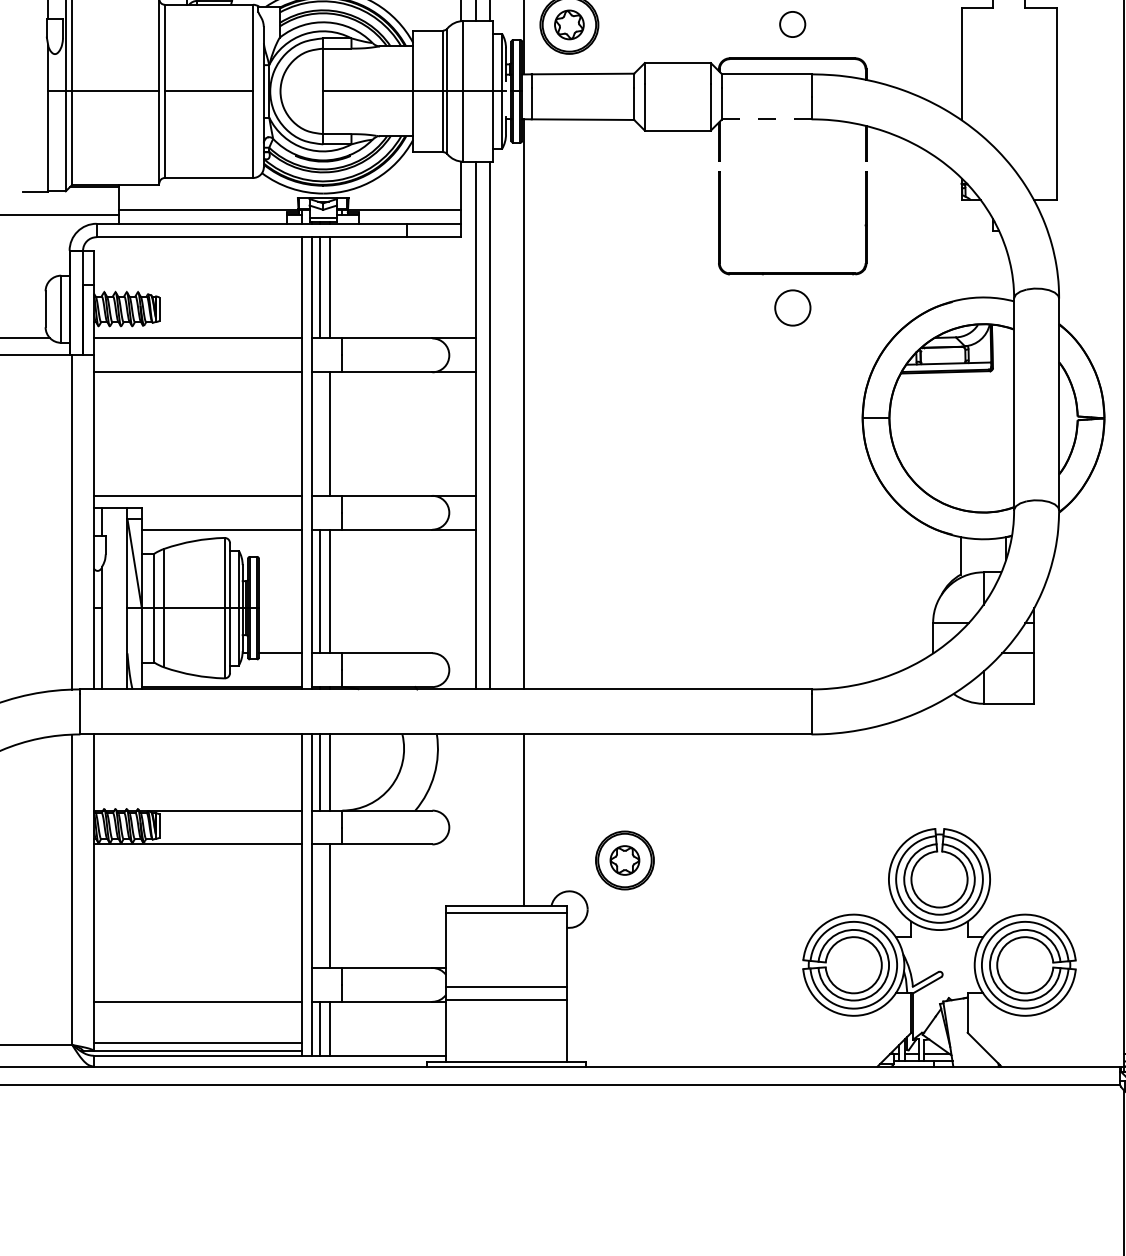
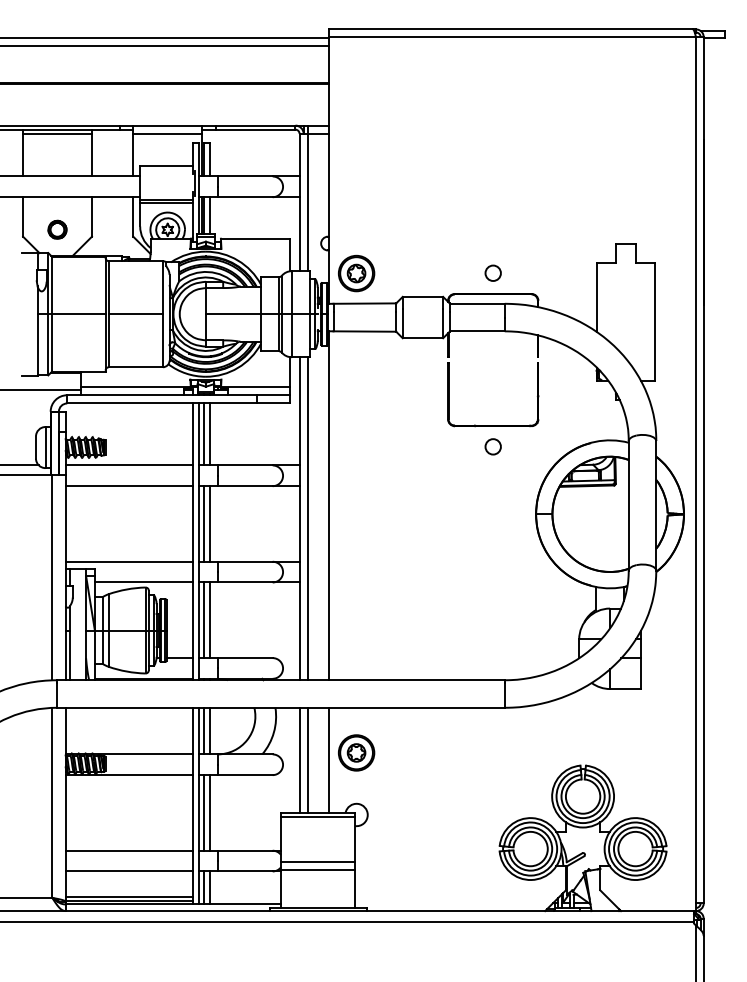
line: (766, 119) -> (477, 331), dashed -> solid
circle: (791, 307) -> (492, 446), size x0.71
line: (320, 433) -> (204, 523), added
line: (476, 818) -> (299, 759), added
line: (489, 818) -> (307, 759), added
part: (624, 859) -> (356, 752), moved
line: (320, 905) -> (204, 812), added
line: (198, 967) -> (129, 850), added

